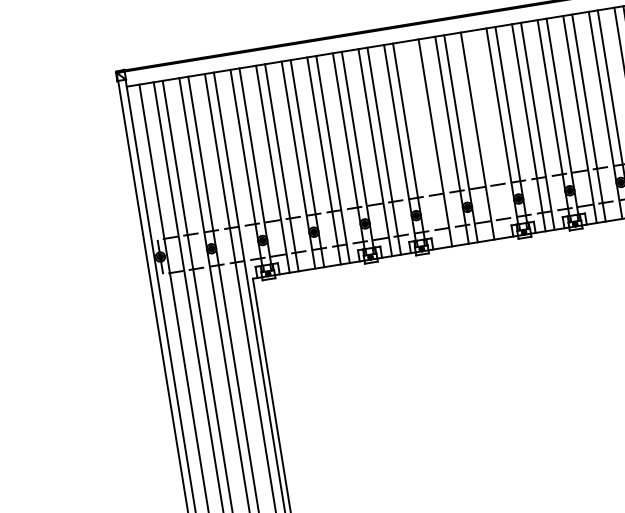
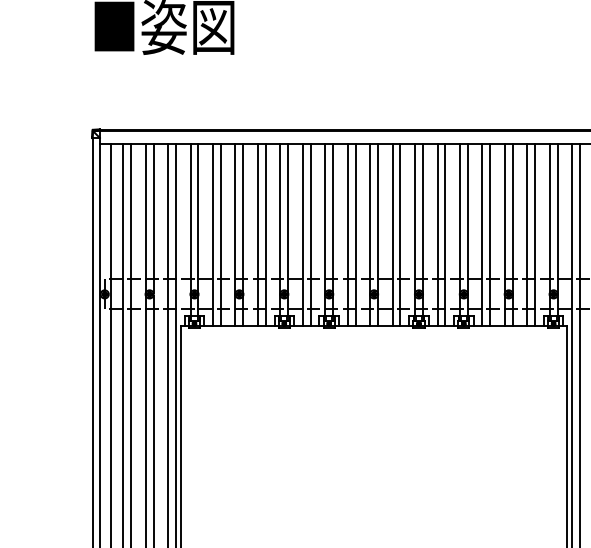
line: (486, 134) -> (400, 234), added
line: (426, 143) -> (347, 234), added

